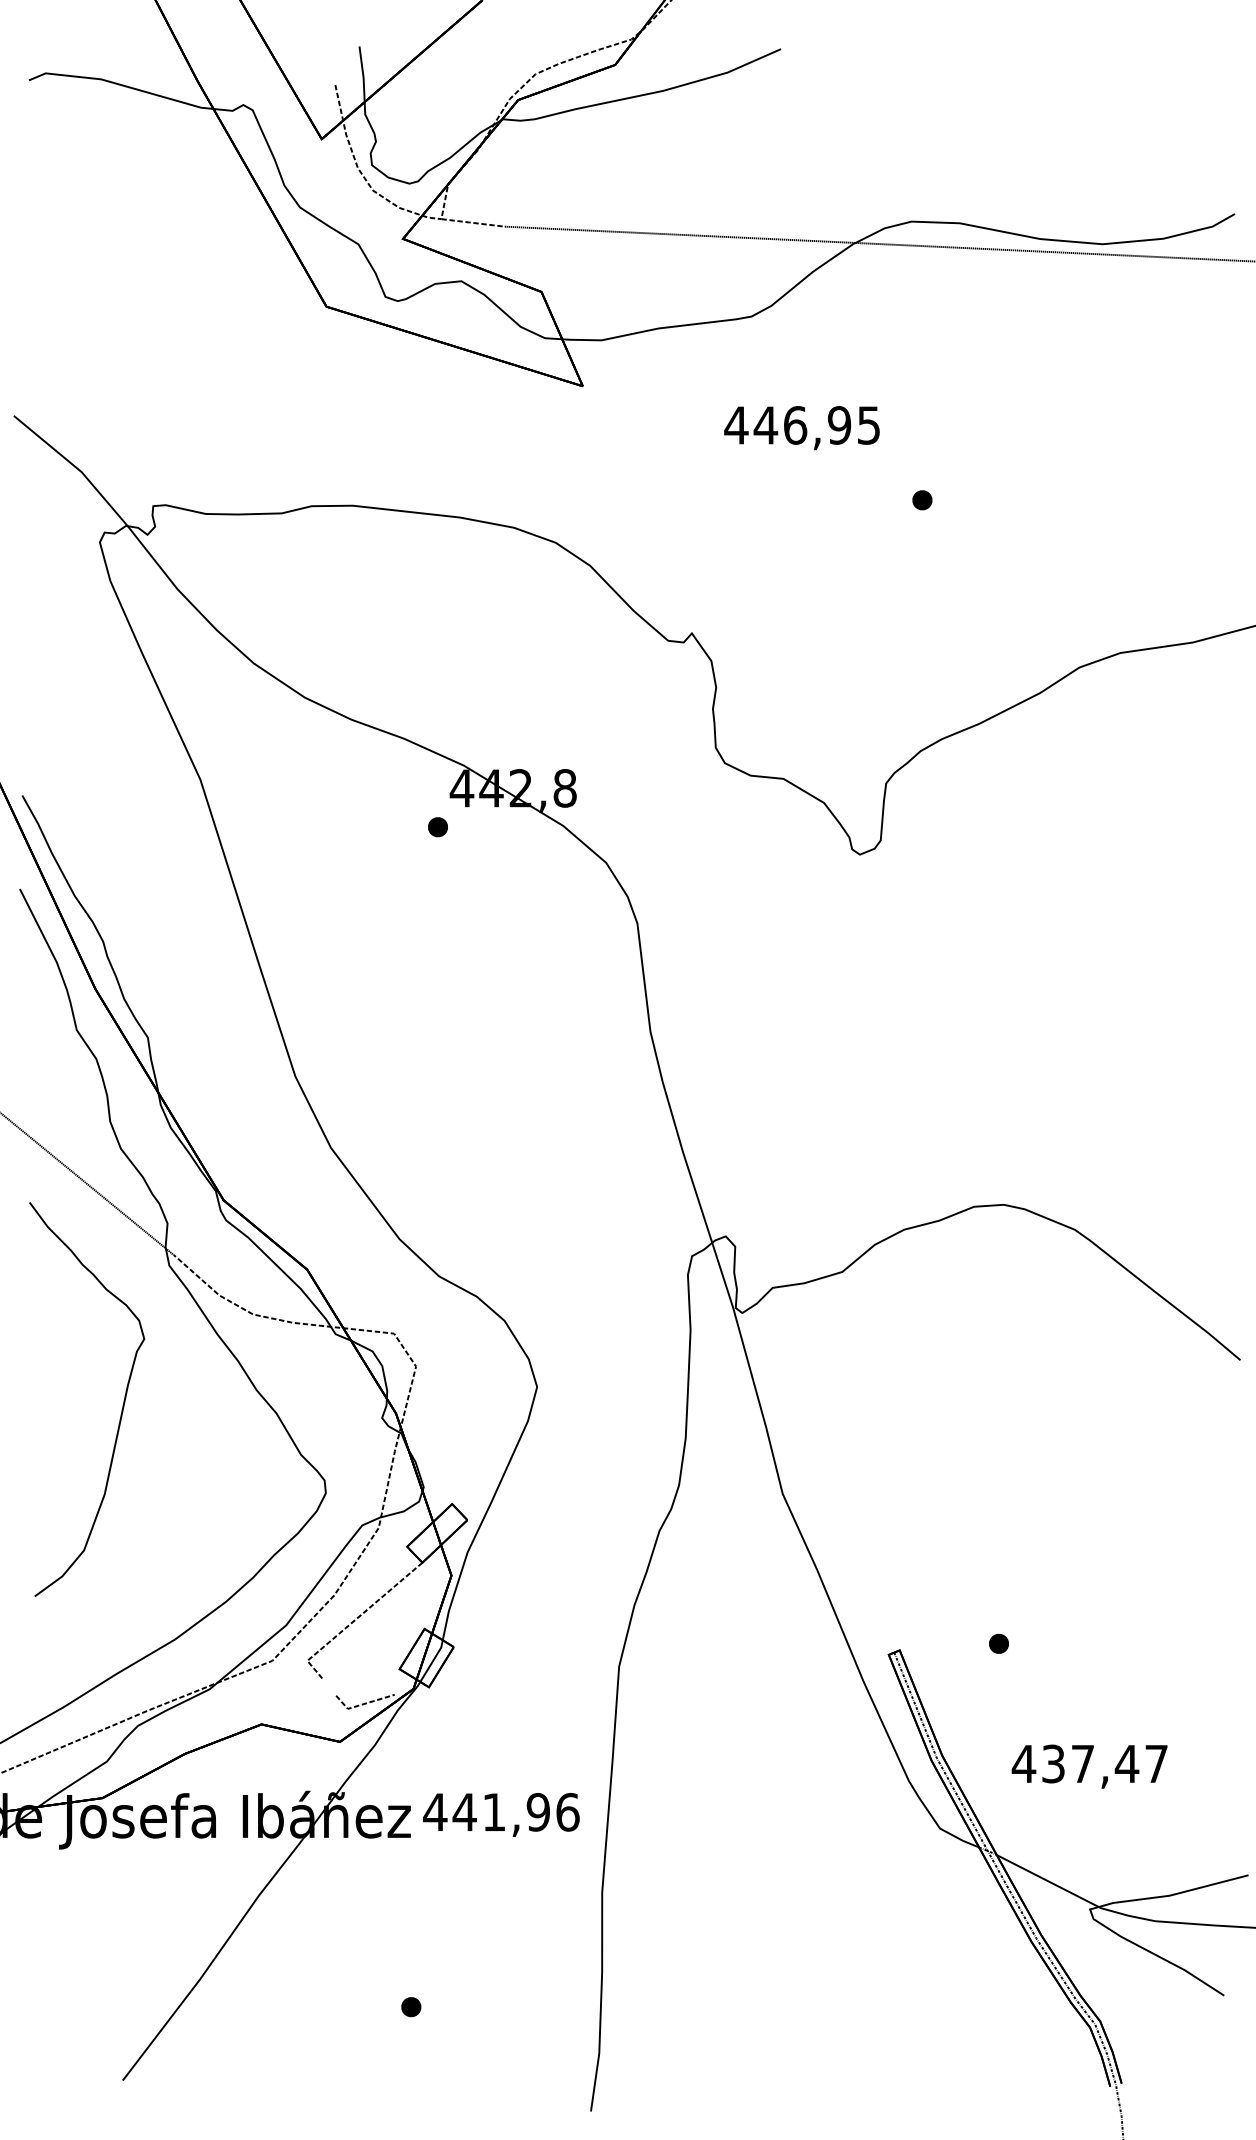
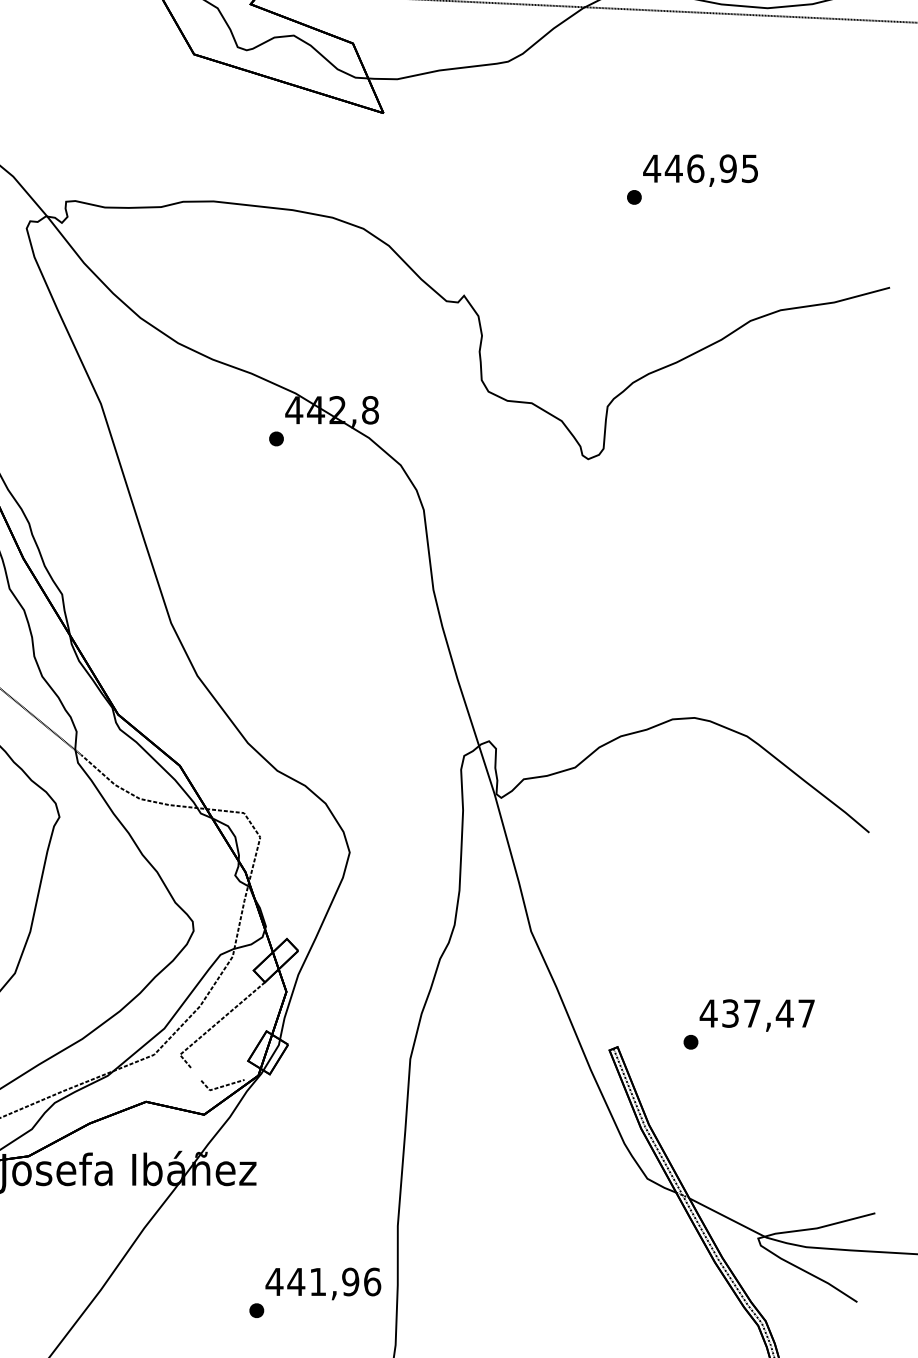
text: (801, 428) -> (700, 170), moved
text: (1089, 1766) -> (757, 1015), moved
text: (501, 1814) -> (323, 1283), moved

